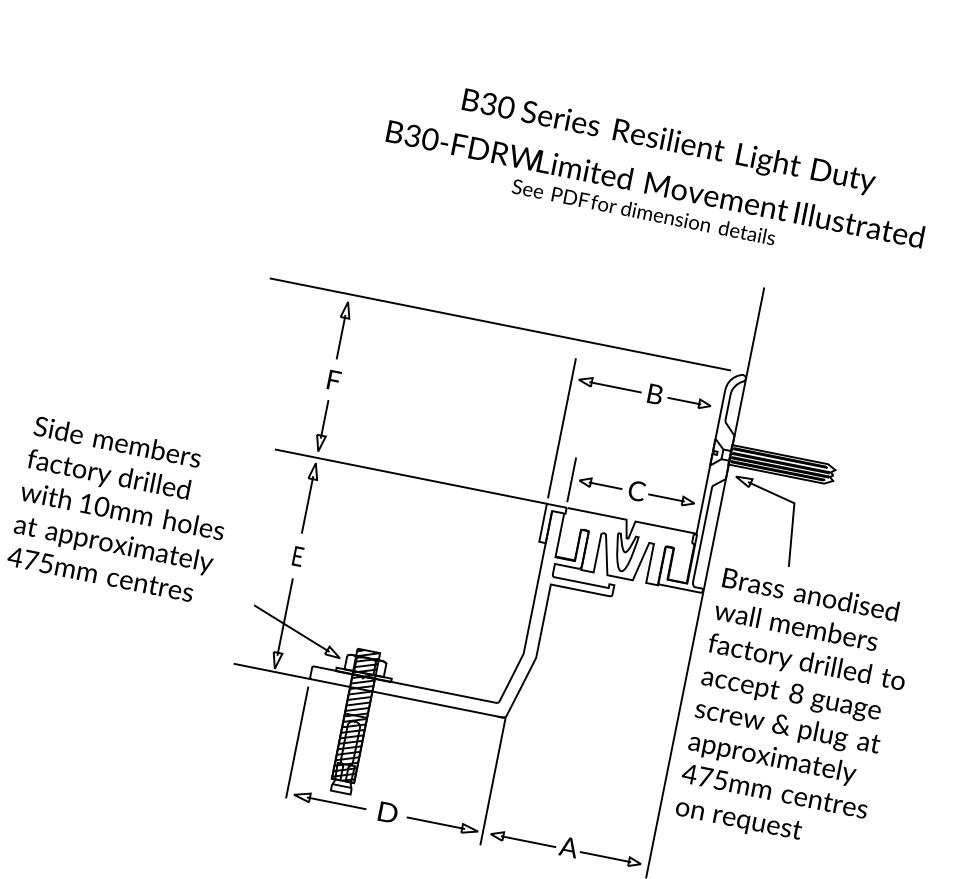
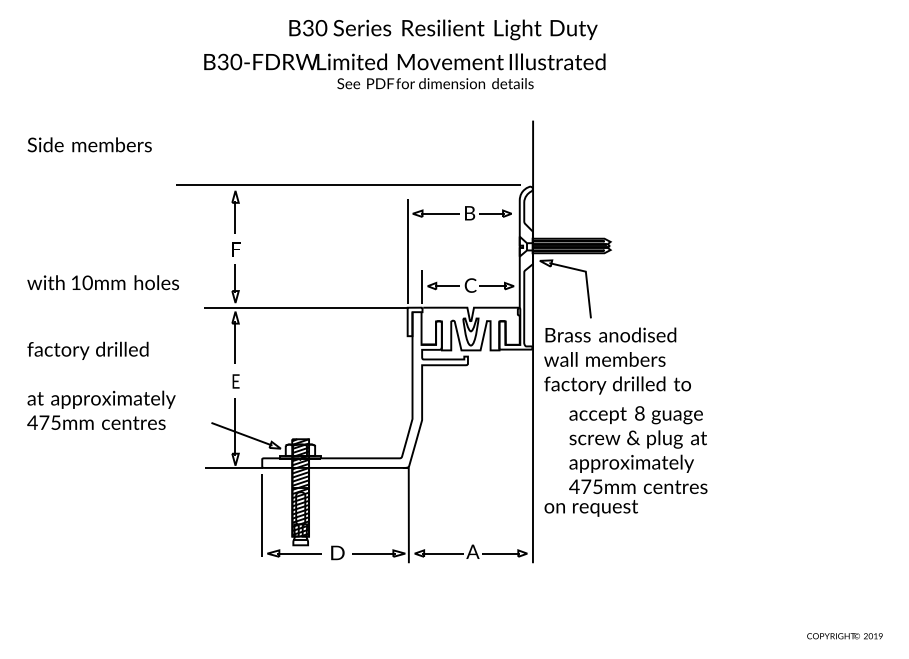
text: (655, 183) -> (404, 61), moved
text: (117, 441) -> (89, 144), moved
text: (121, 510) -> (102, 282), moved
text: (785, 741) -> (638, 449), moved

